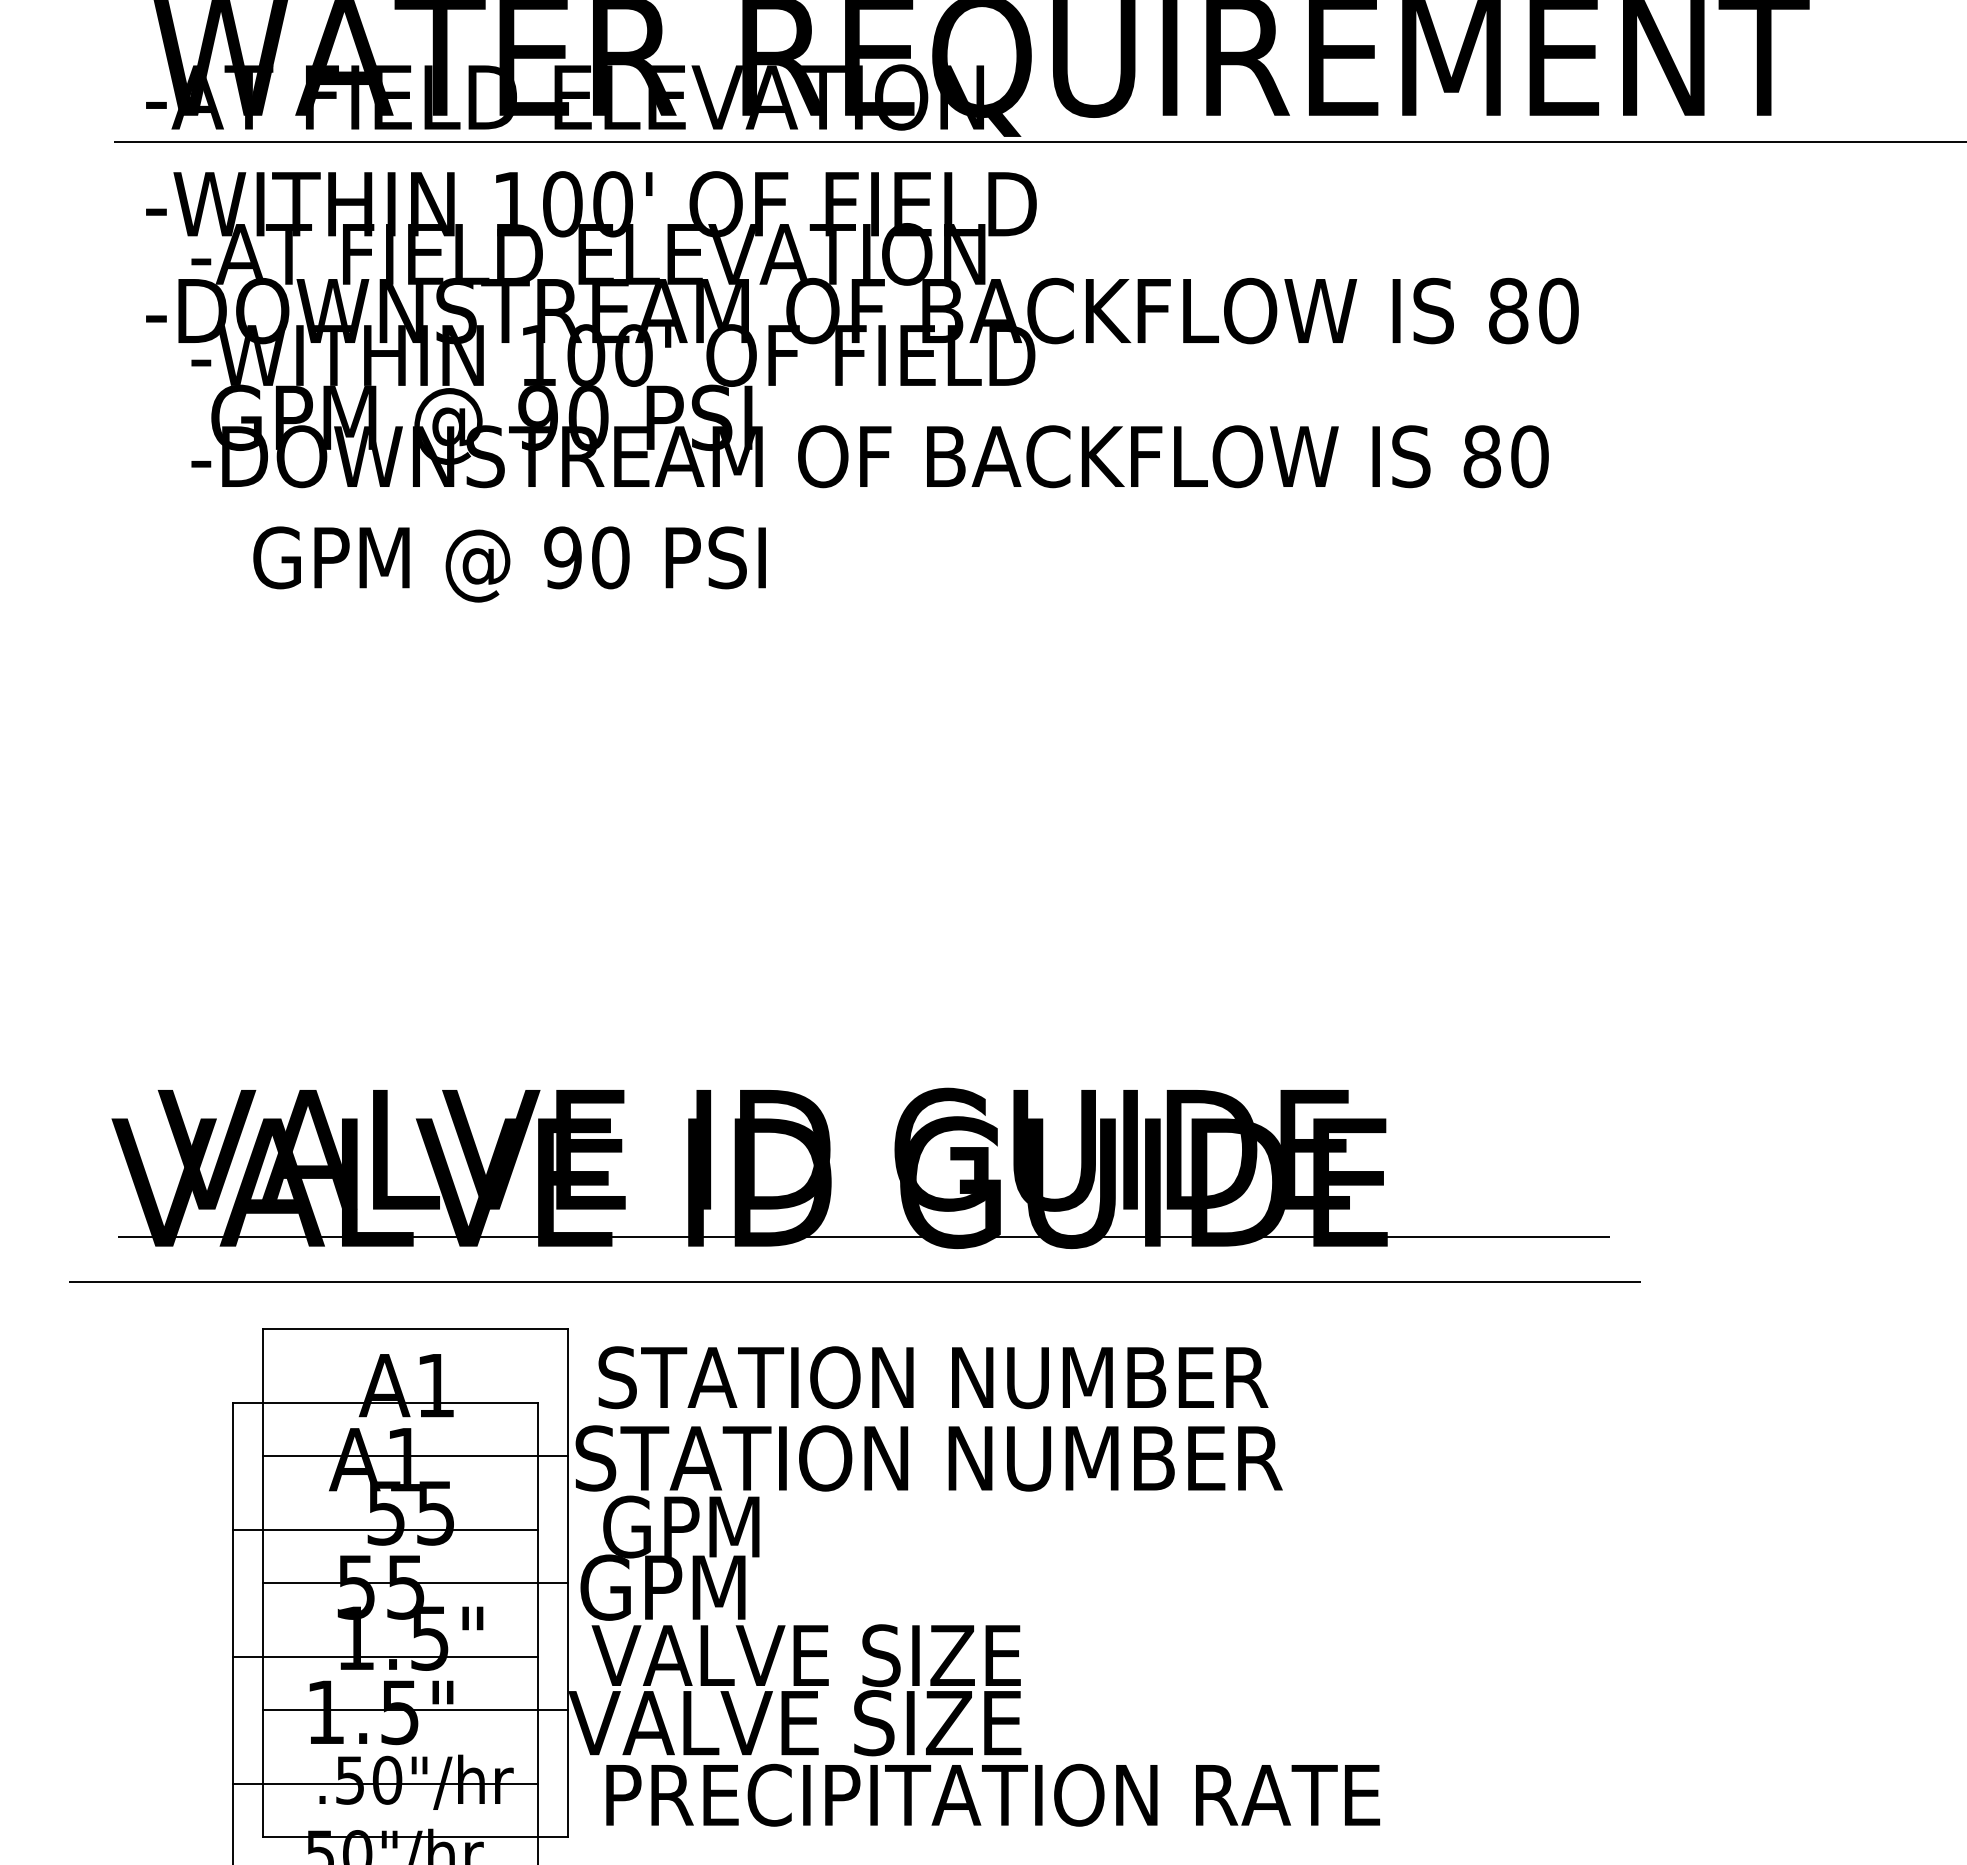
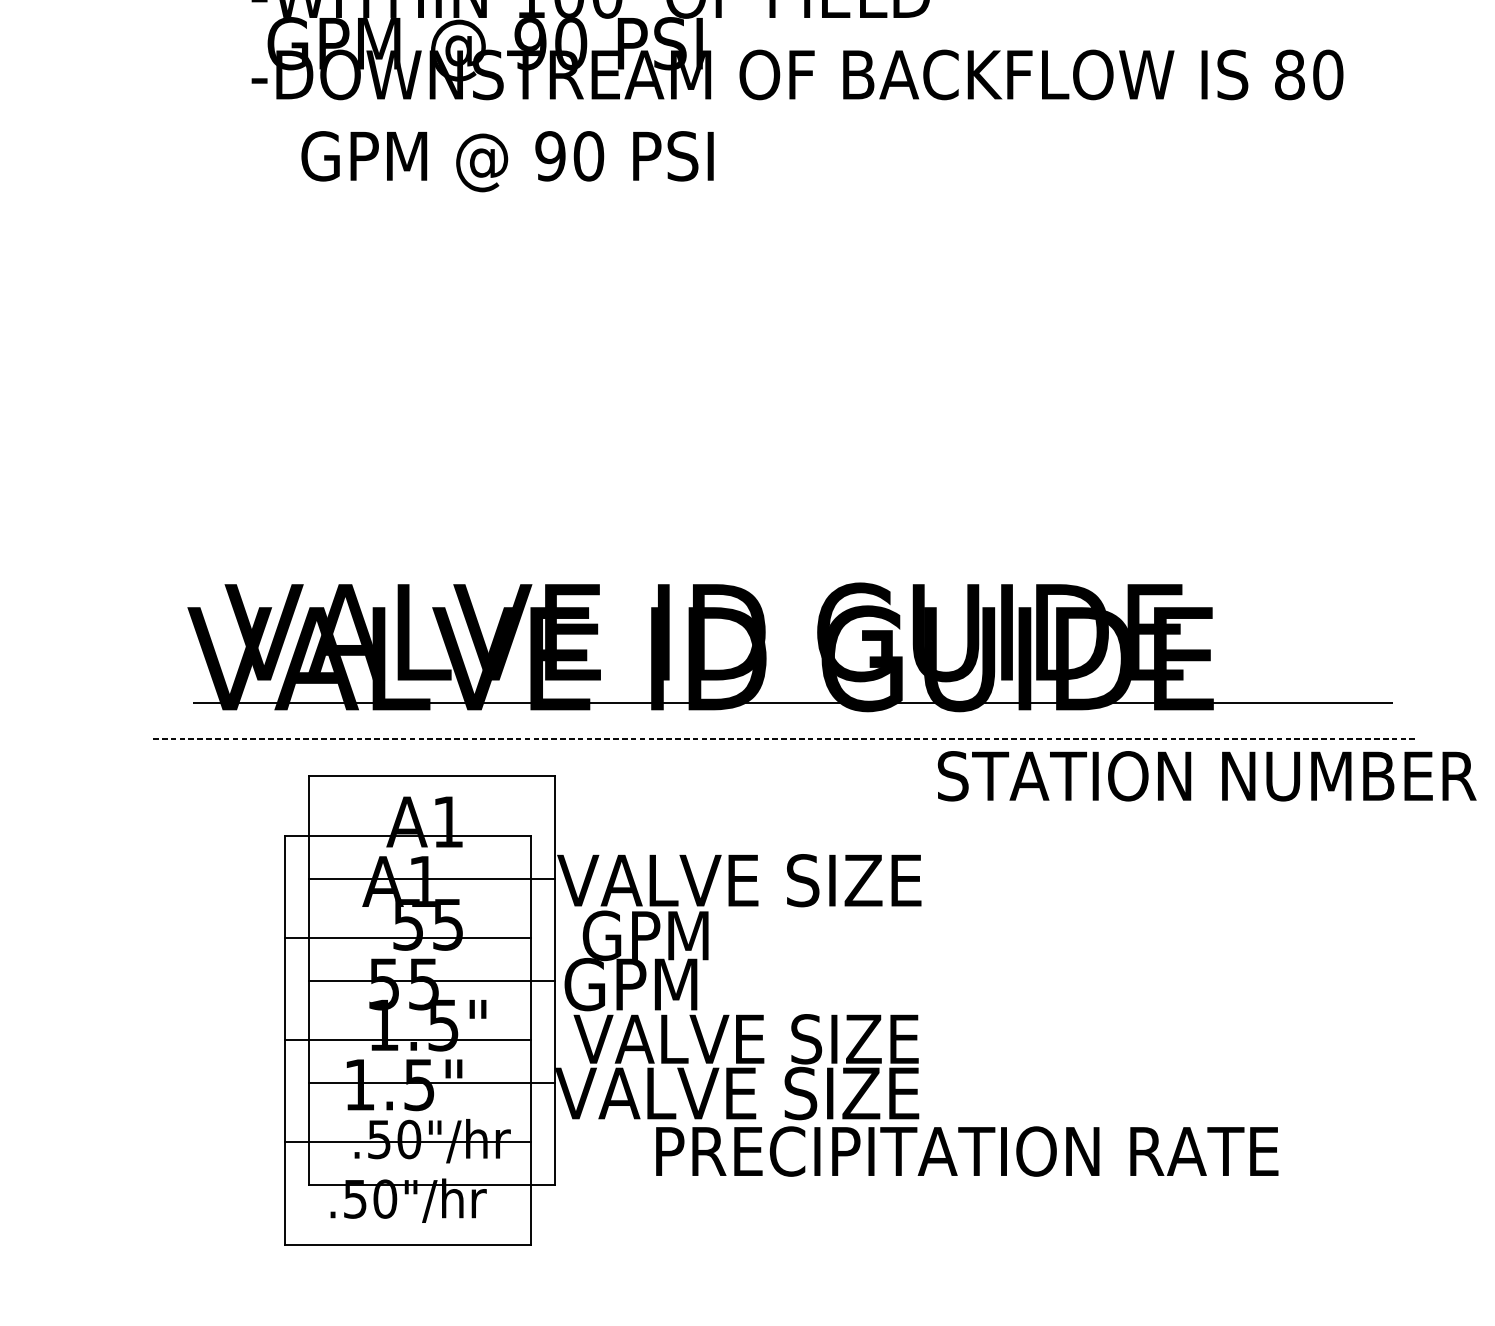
line: (855, 1282) -> (785, 739), solid -> dashed
text: (933, 1377) -> (1207, 776), moved
text: (926, 1458) -> (842, 880), STATION NUMBER -> VALVE SIZE
text: (992, 1794) -> (966, 1150), moved

